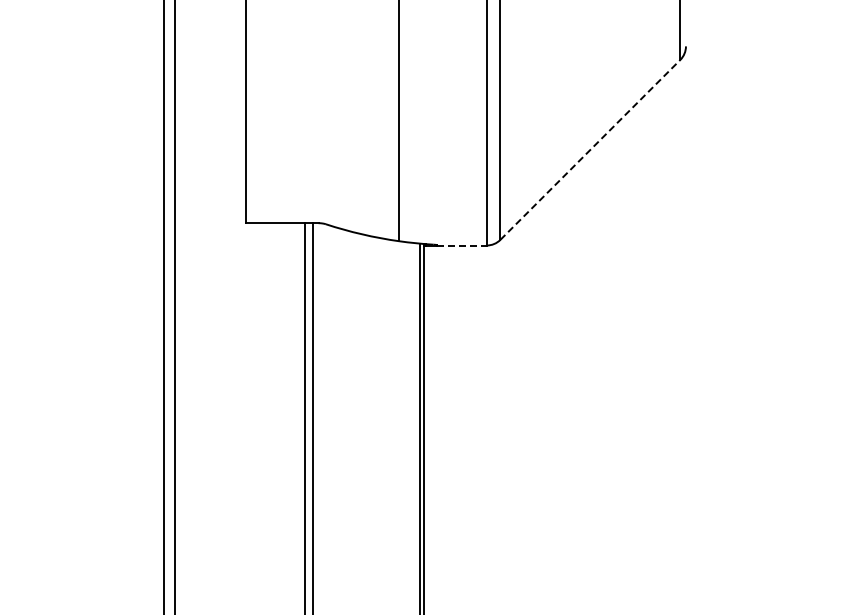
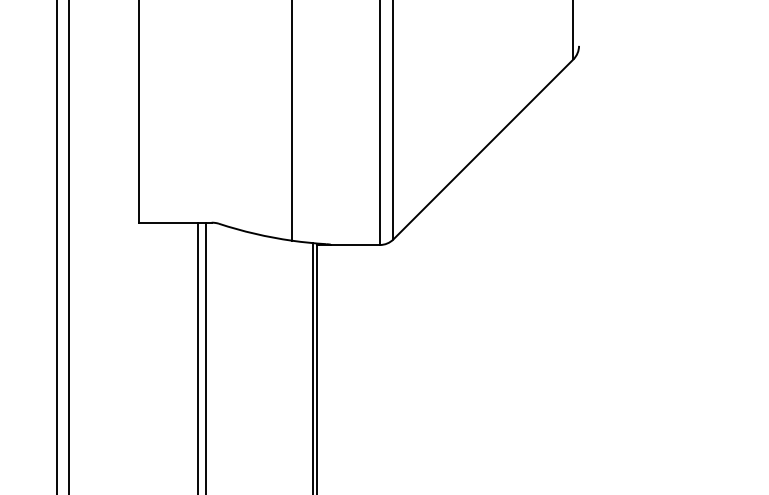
line: (590, 149) -> (483, 149), dashed -> solid
line: (462, 245) -> (355, 245), dashed -> solid

